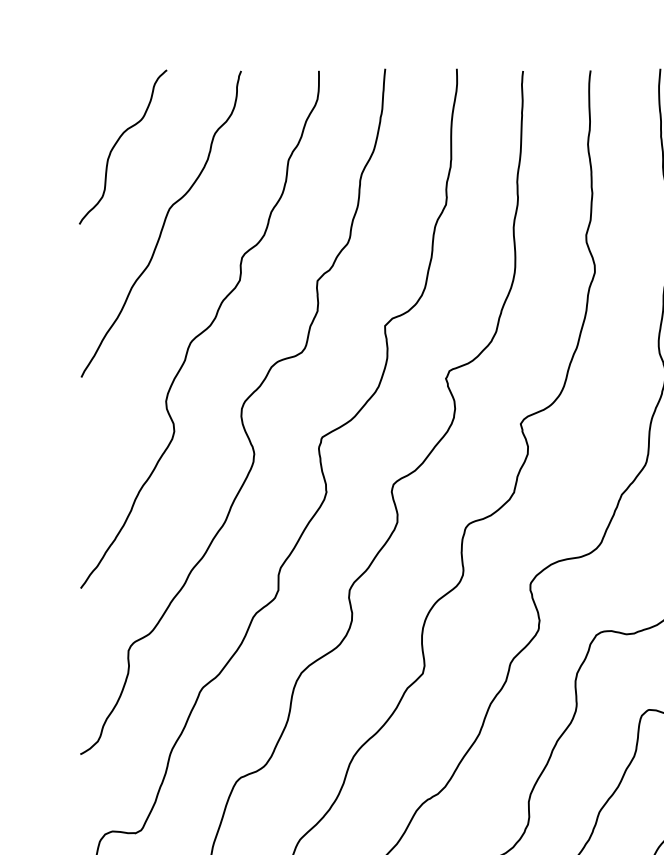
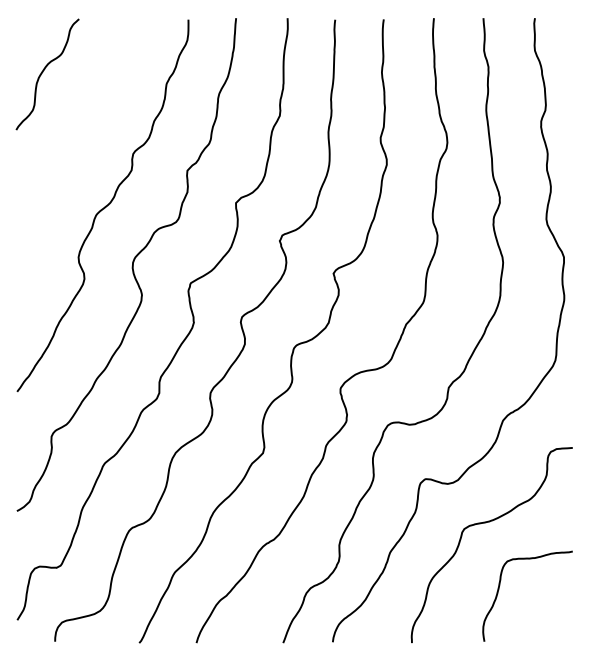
curve: (163, 223) -> (76, 129), removed

